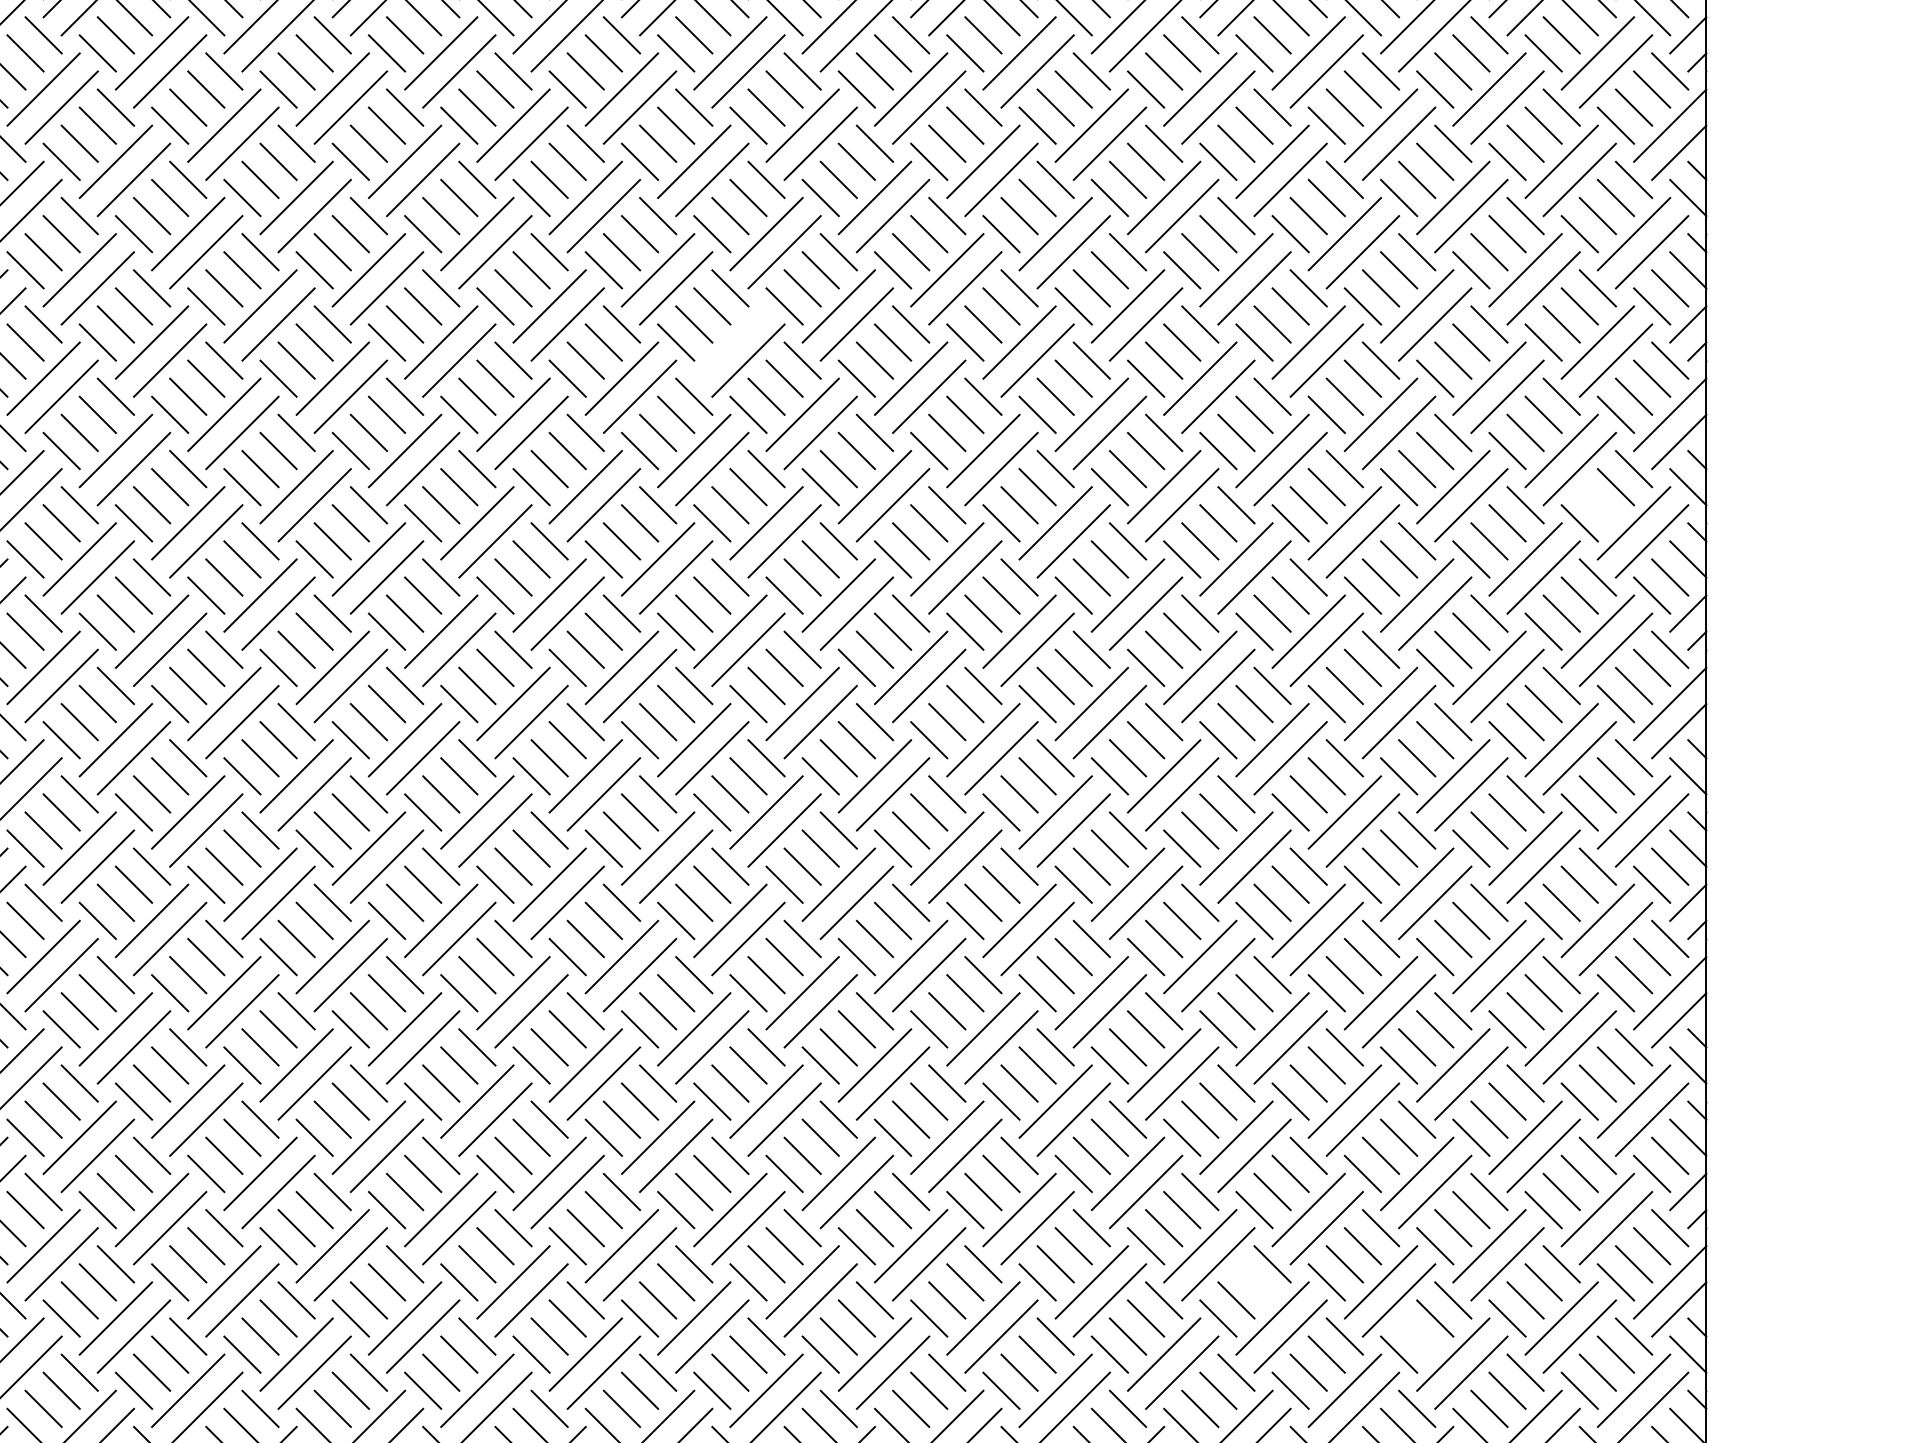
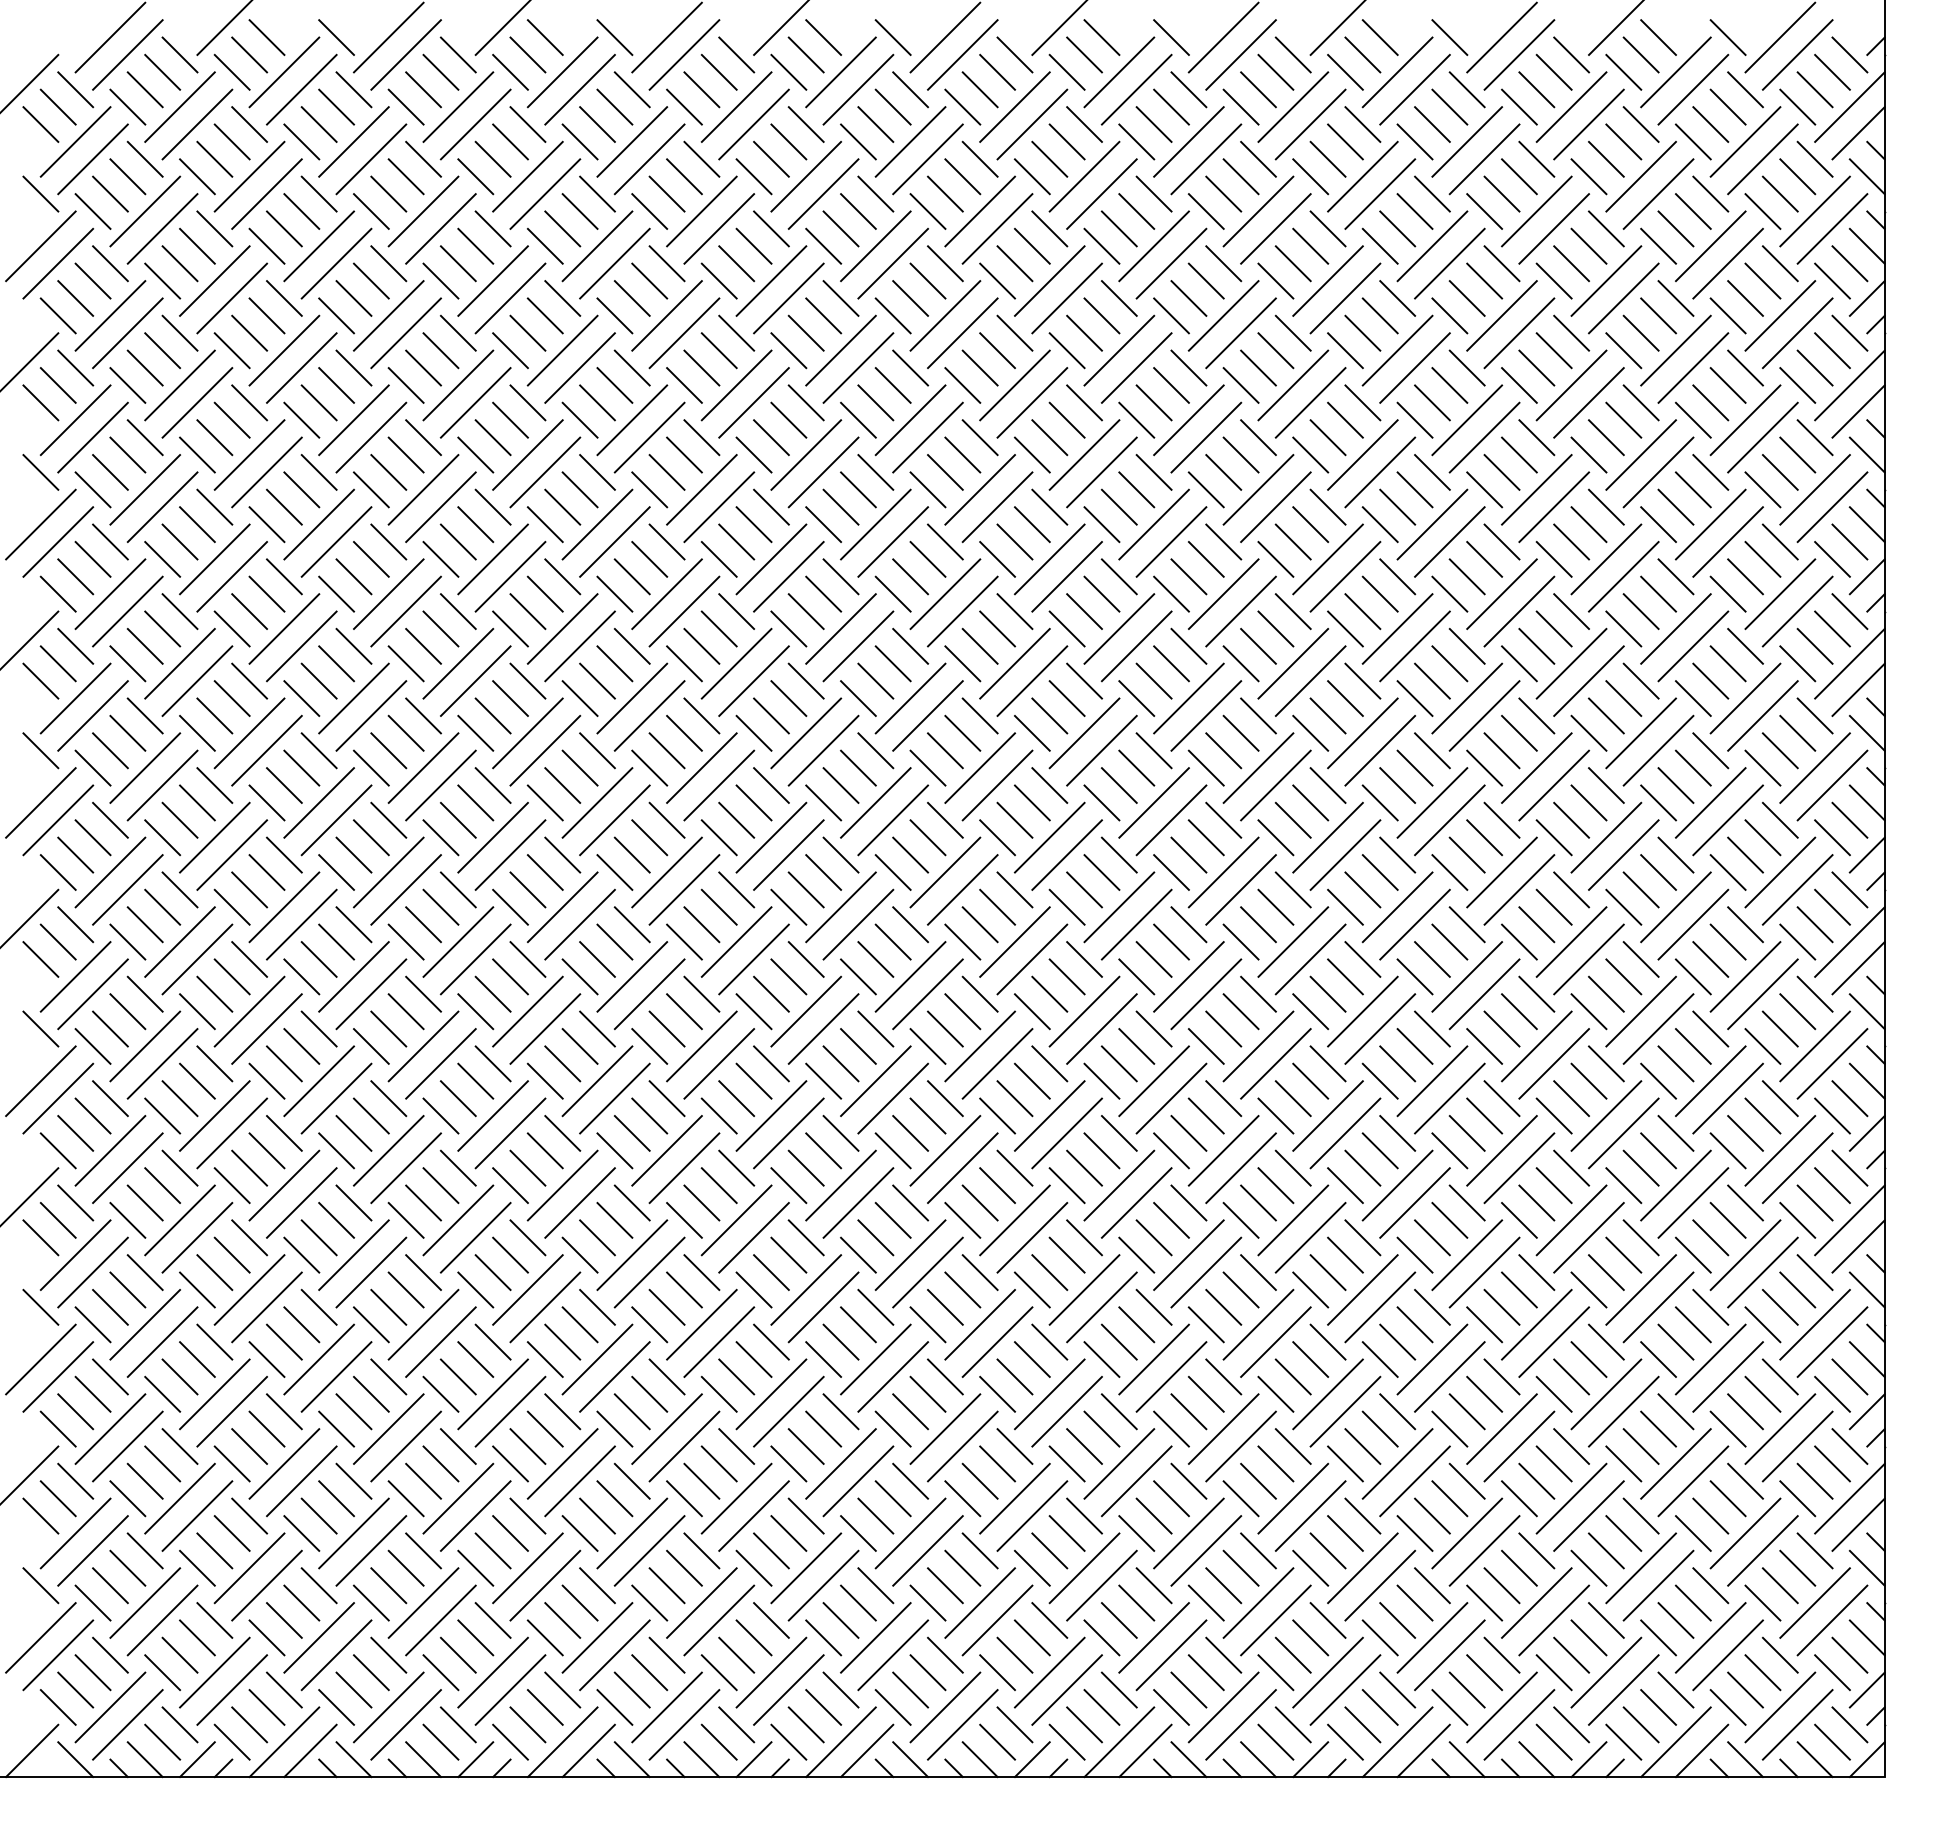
line: (730, 341) -> (945, 593), added
line: (1597, 504) -> (1779, 750), added
line: (1254, 1282) -> (1449, 1498), added
line: (1417, 1336) -> (1606, 1550), added

